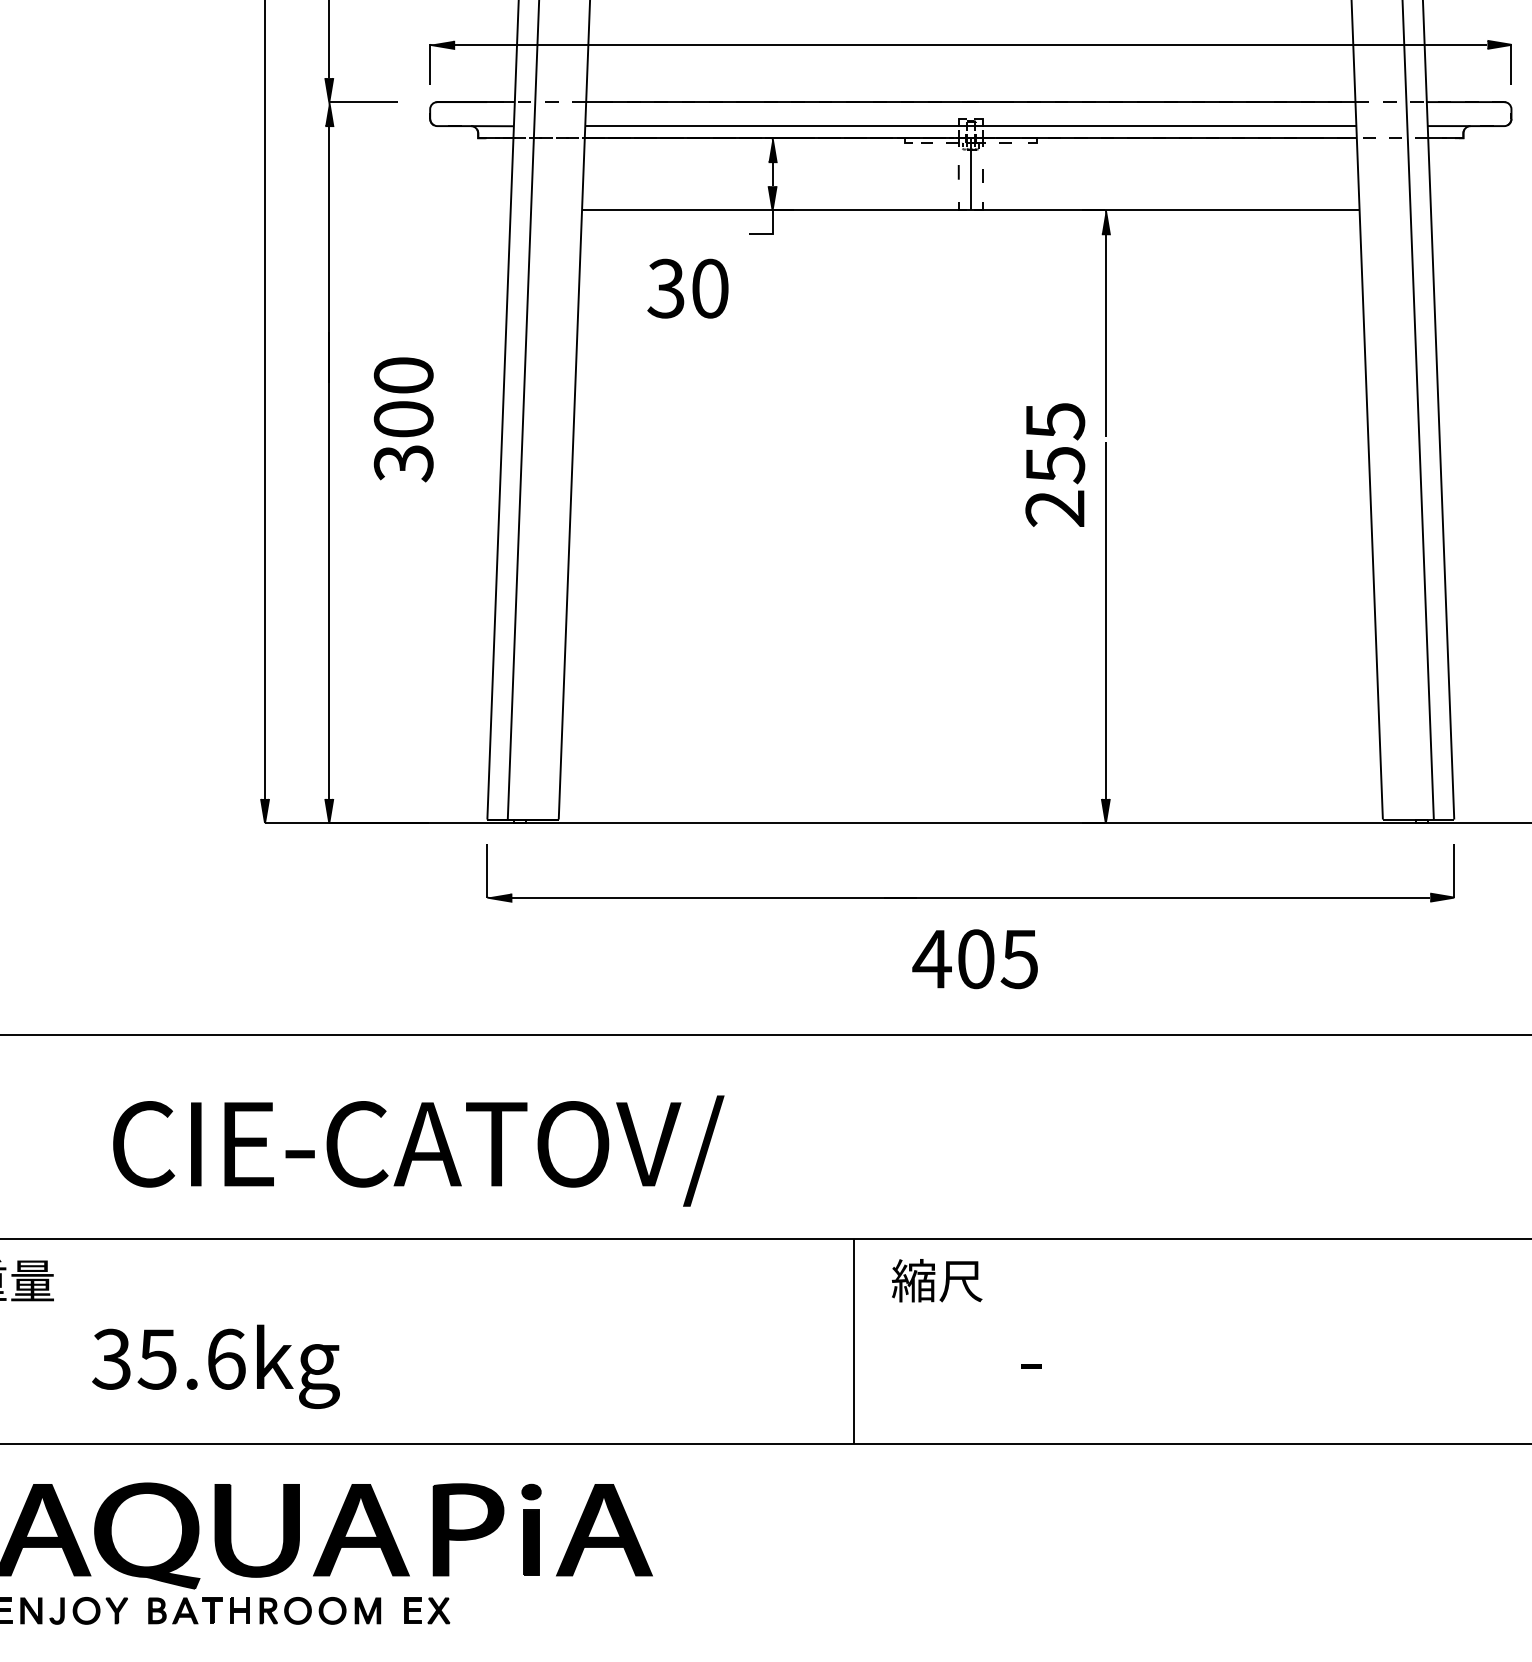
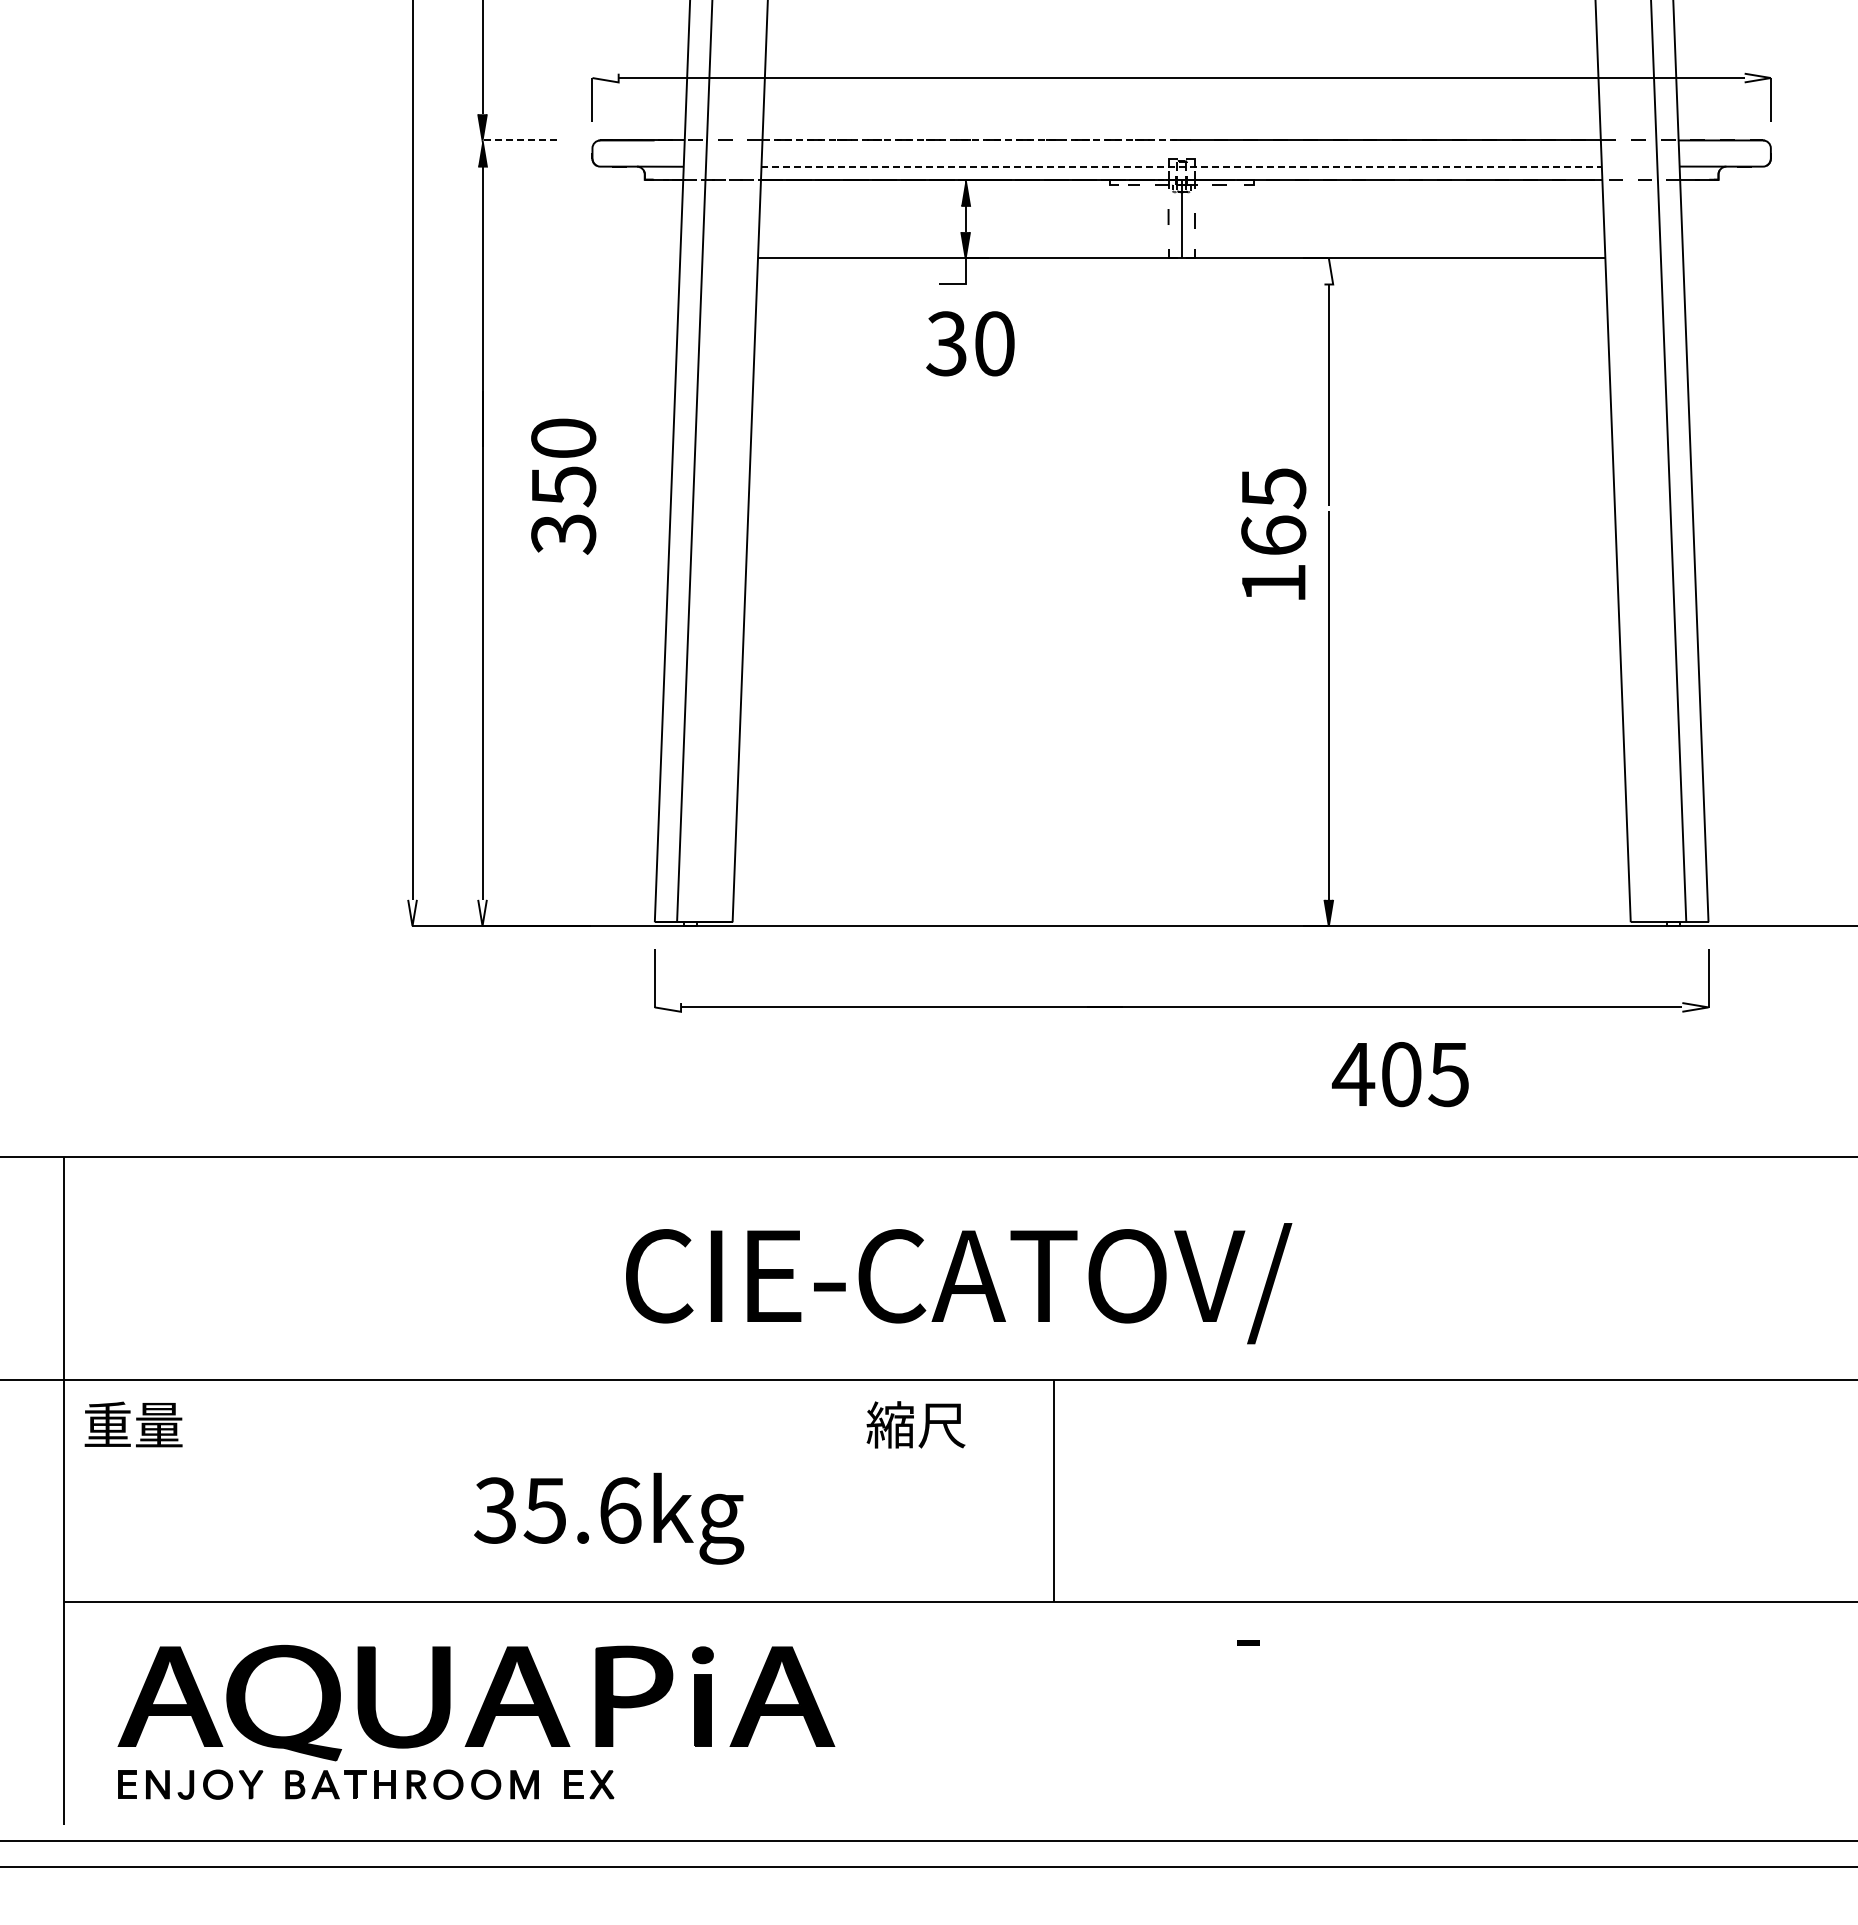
fill: (442, 44) -> (605, 77), removed
fill: (1499, 44) -> (1757, 77), removed
line: (363, 102) -> (519, 140), solid -> dashed
line: (777, 102) -> (971, 140), solid -> dashed
line: (971, 126) -> (1182, 166), solid -> dashed
fill: (1105, 222) -> (1328, 271), removed
text: (688, 288) -> (970, 343), moved
text: (403, 419) -> (563, 486), 300 -> 350
text: (1055, 486) -> (1273, 559), 255 -> 165
fill: (265, 810) -> (412, 912), removed
fill: (329, 810) -> (482, 912), removed
fill: (499, 897) -> (667, 1007), removed
fill: (1442, 897) -> (1695, 1007), removed
text: (975, 959) -> (1400, 1074), moved
text: (419, 1150) -> (959, 1283), moved
text: (936, 1280) -> (915, 1424), moved
text: (1032, 1365) -> (1248, 1642), moved
text: (216, 1366) -> (609, 1518), moved

